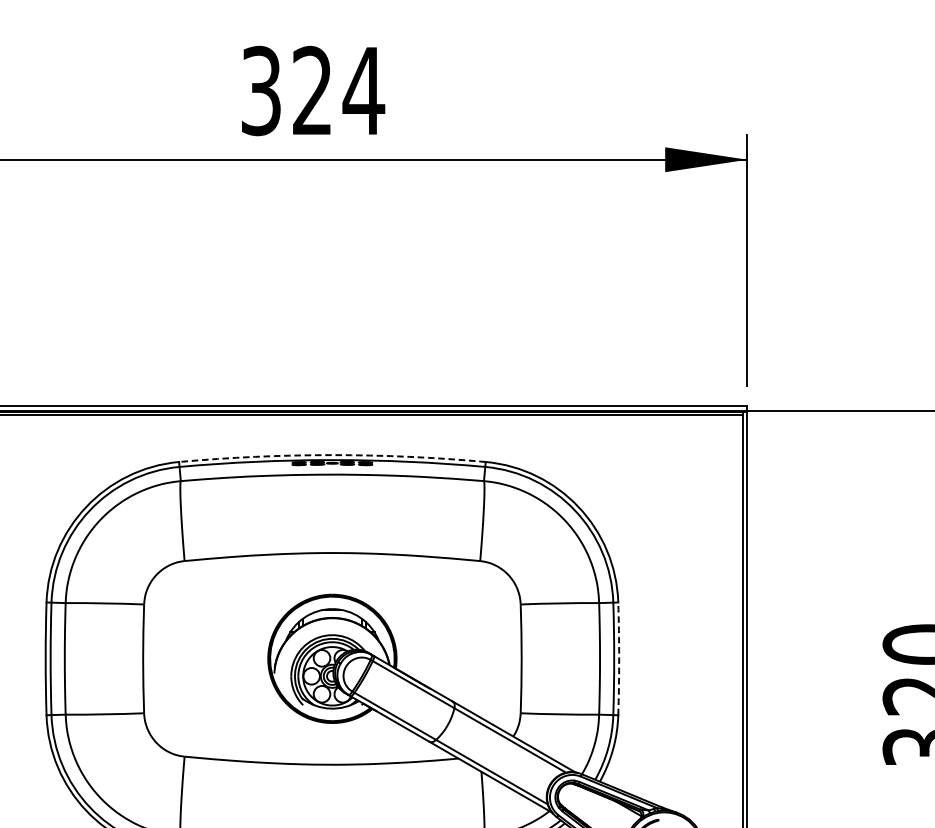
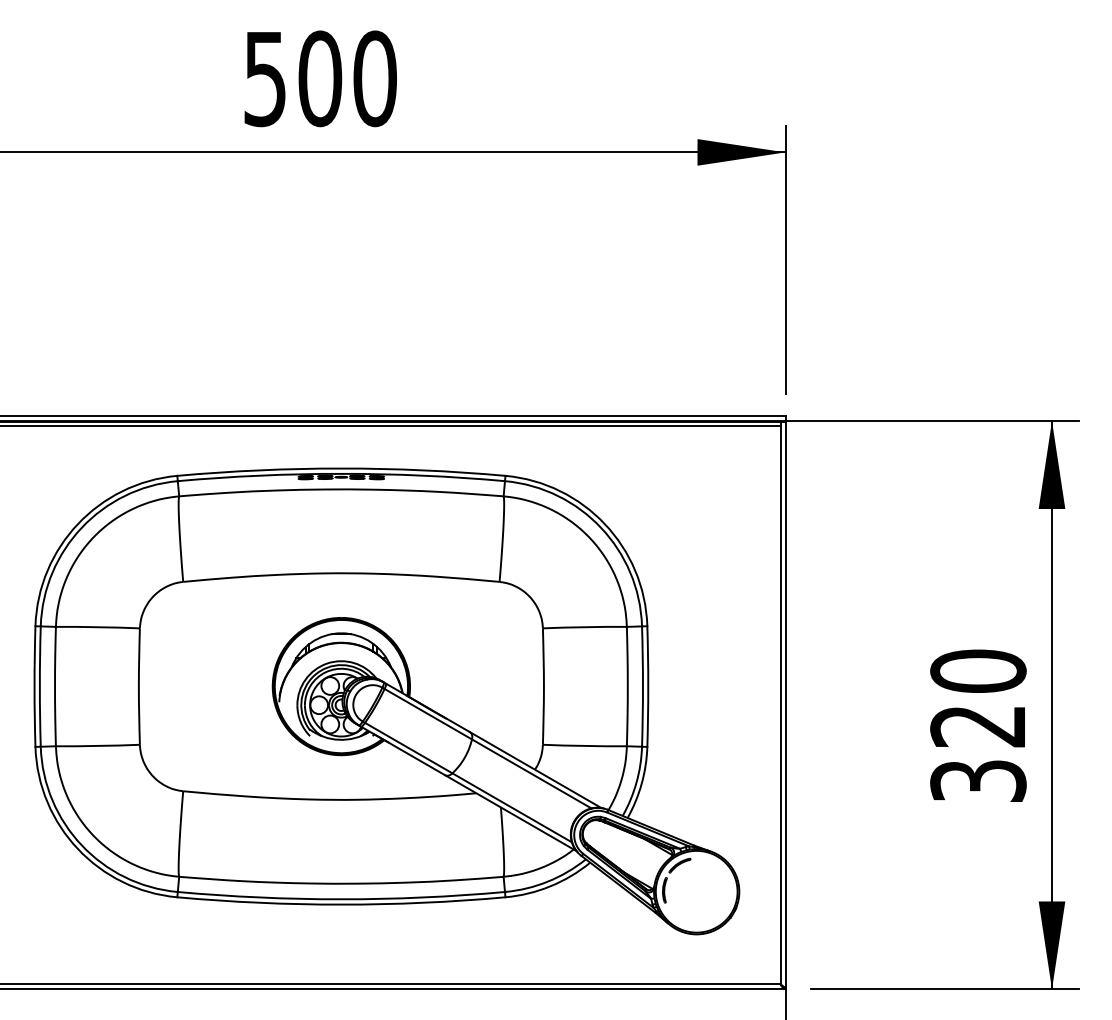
text: (313, 90) -> (321, 78), 324 -> 500
arc: (332, 455) -> (341, 468), dashed -> solid
arc: (619, 658) -> (648, 686), dashed -> solid

